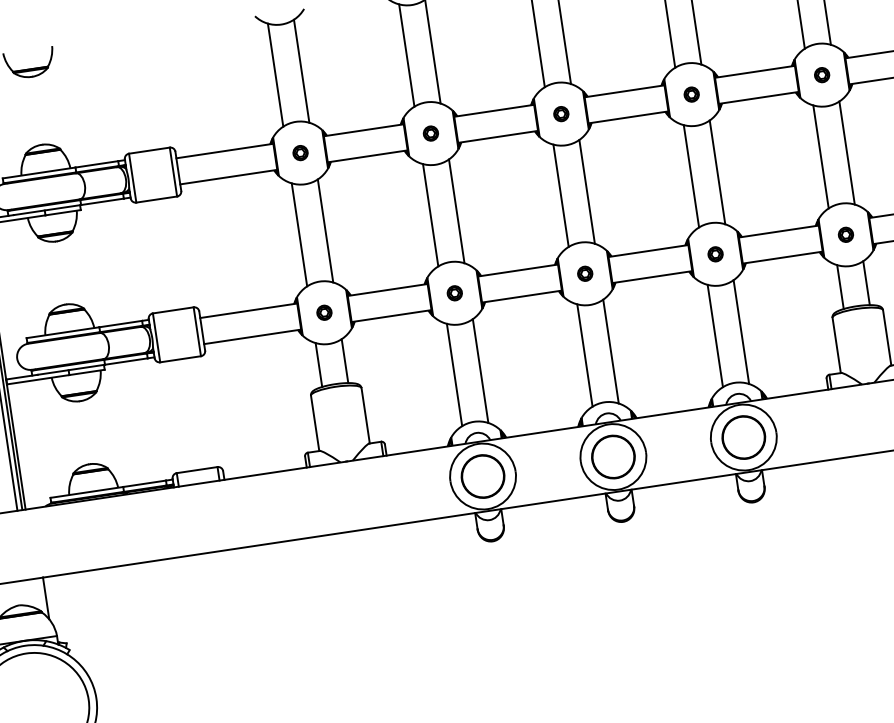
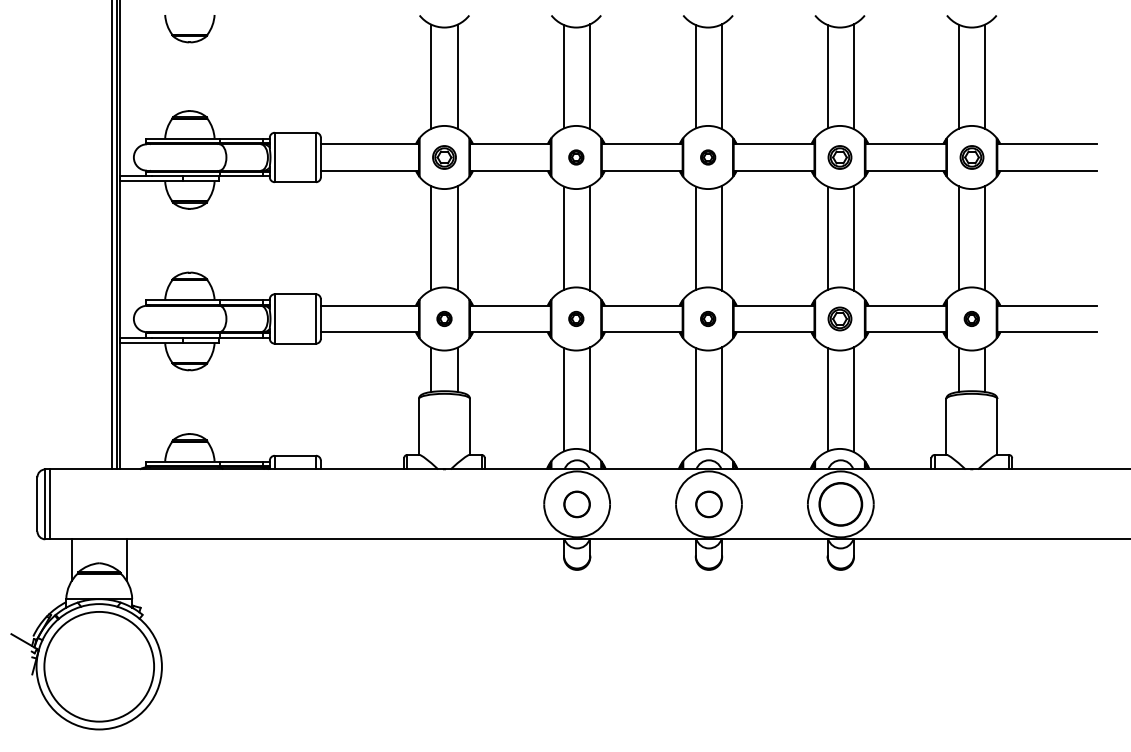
part: (821, 75) -> (971, 157), size x1.6
part: (691, 94) -> (839, 157), size x1.6
part: (300, 153) -> (444, 157), size x1.6
part: (715, 253) -> (839, 318), size x1.6
part: (612, 457) -> (708, 504), size x0.6
part: (482, 476) -> (576, 504), size x0.6

